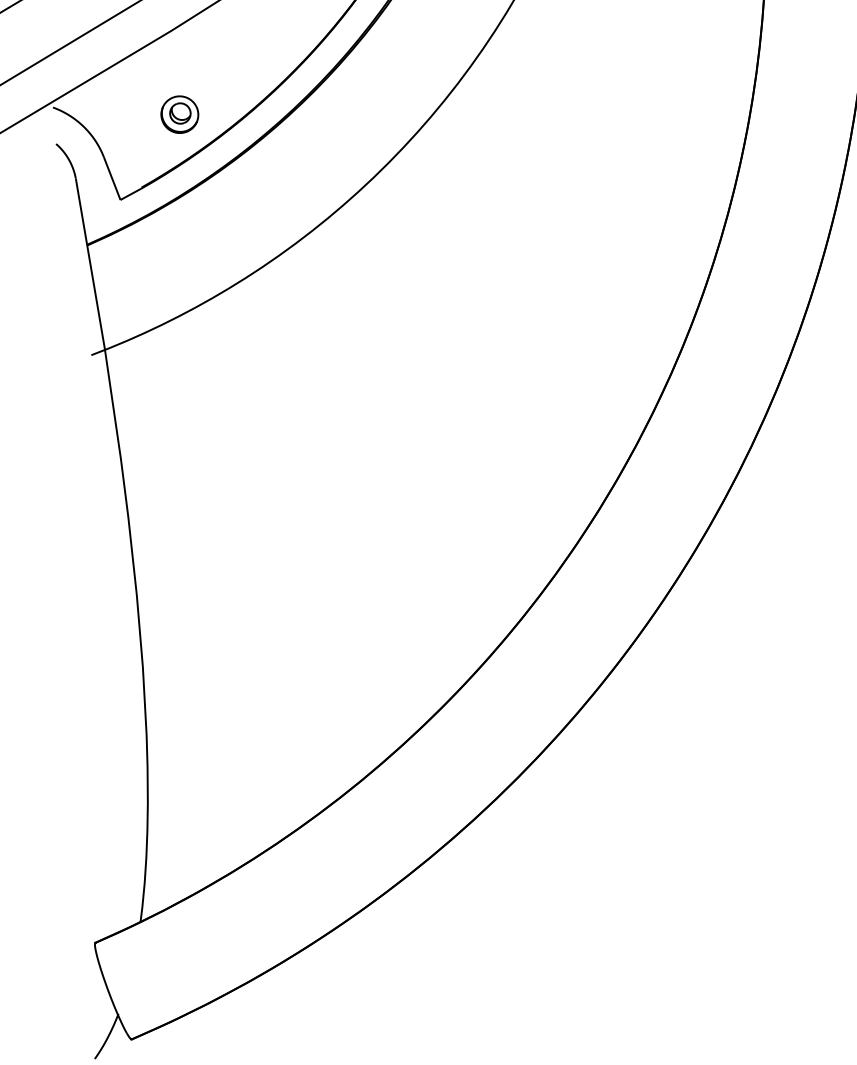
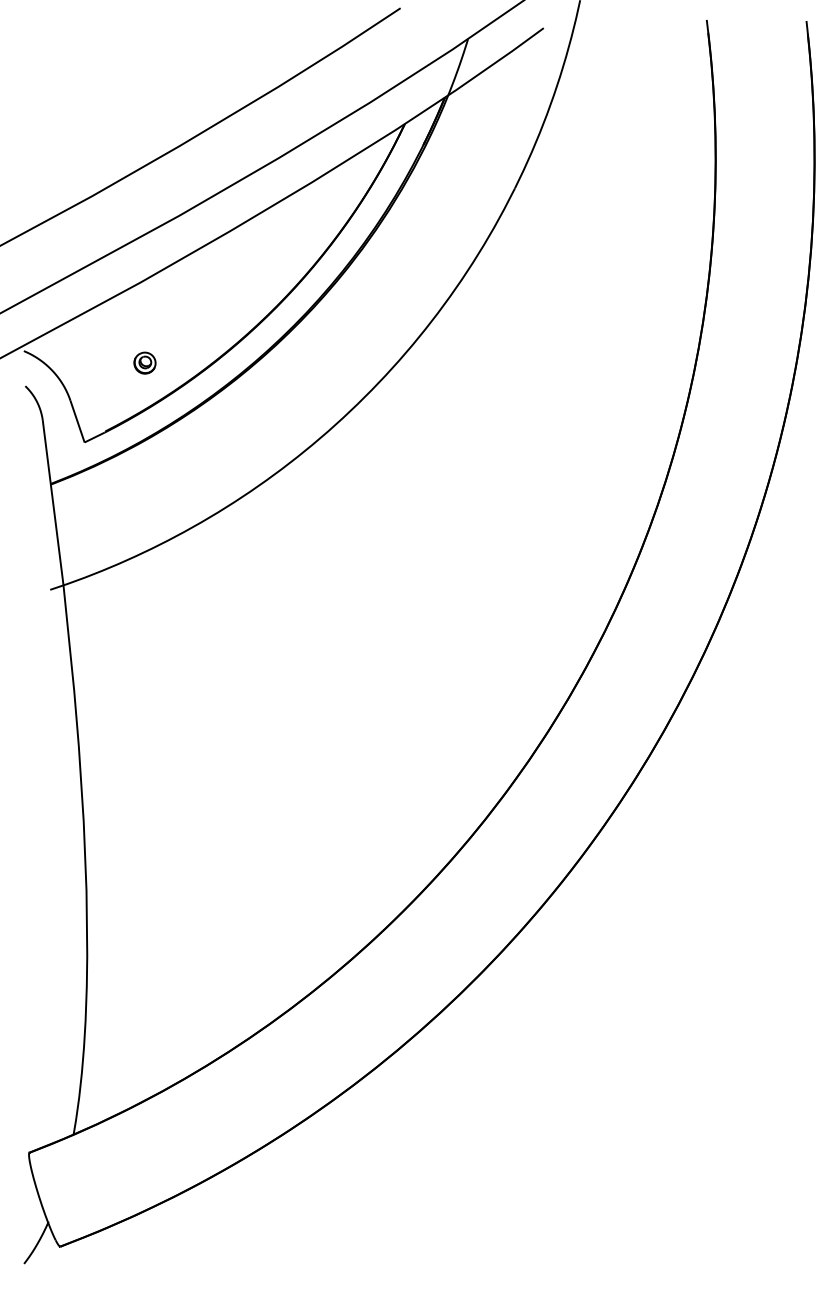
part: (179, 113) -> (144, 362), size x0.6

